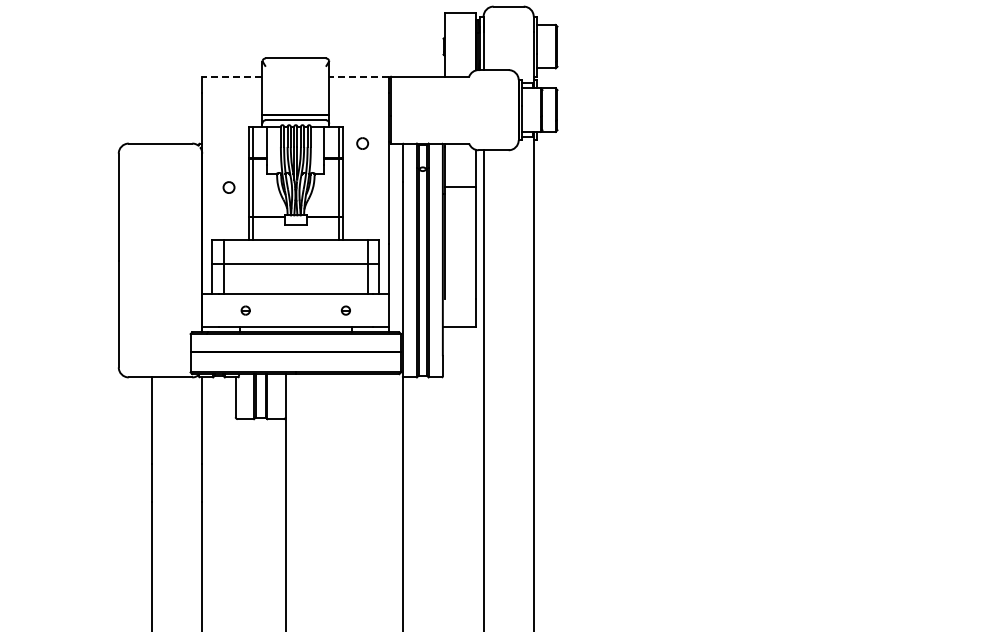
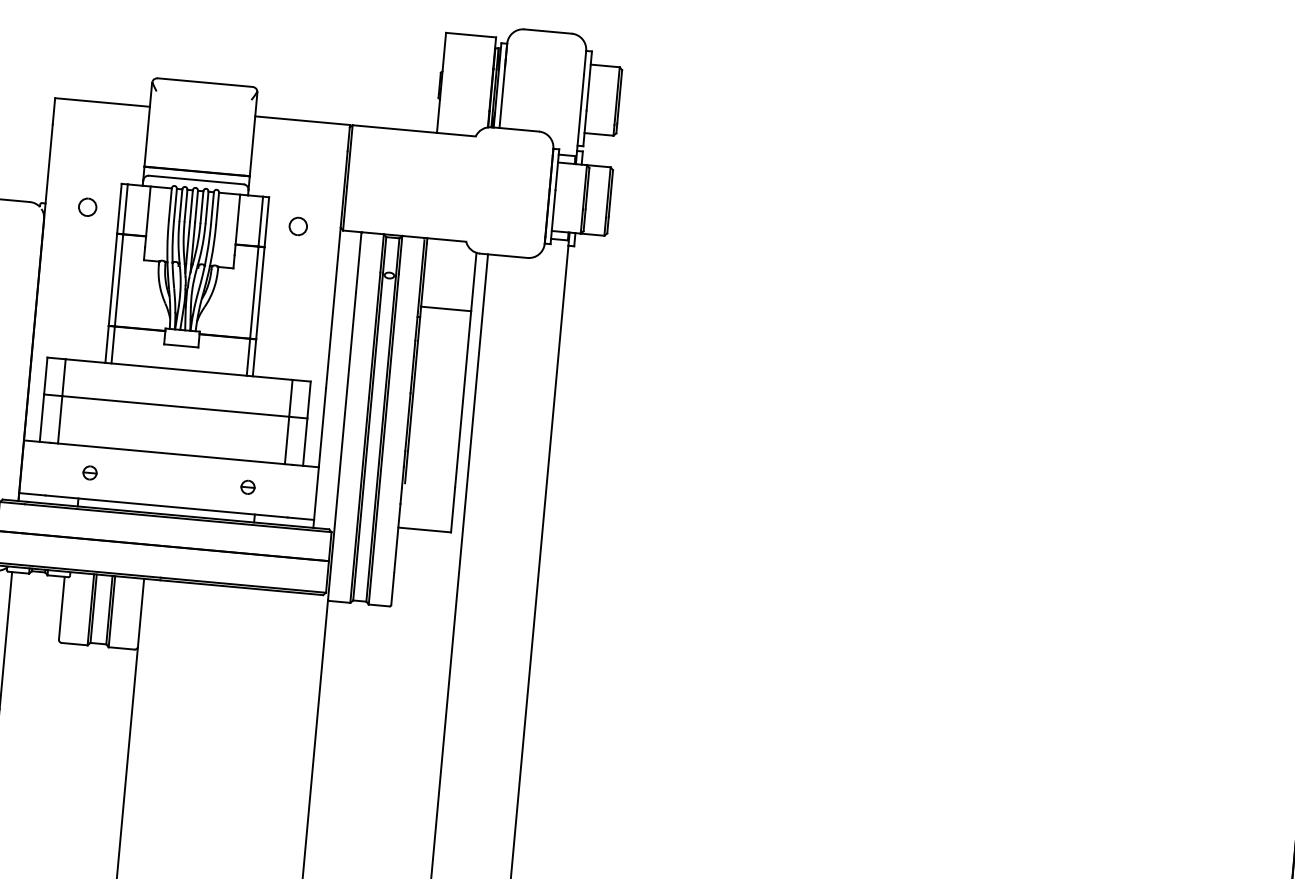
line: (231, 76) -> (101, 101), dashed -> solid
line: (358, 76) -> (301, 120), dashed -> solid
part: (228, 187) -> (86, 207), moved

